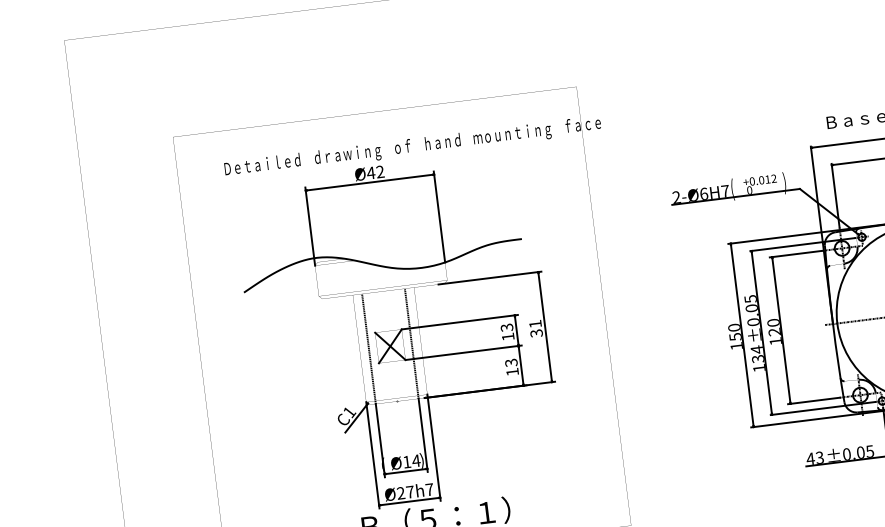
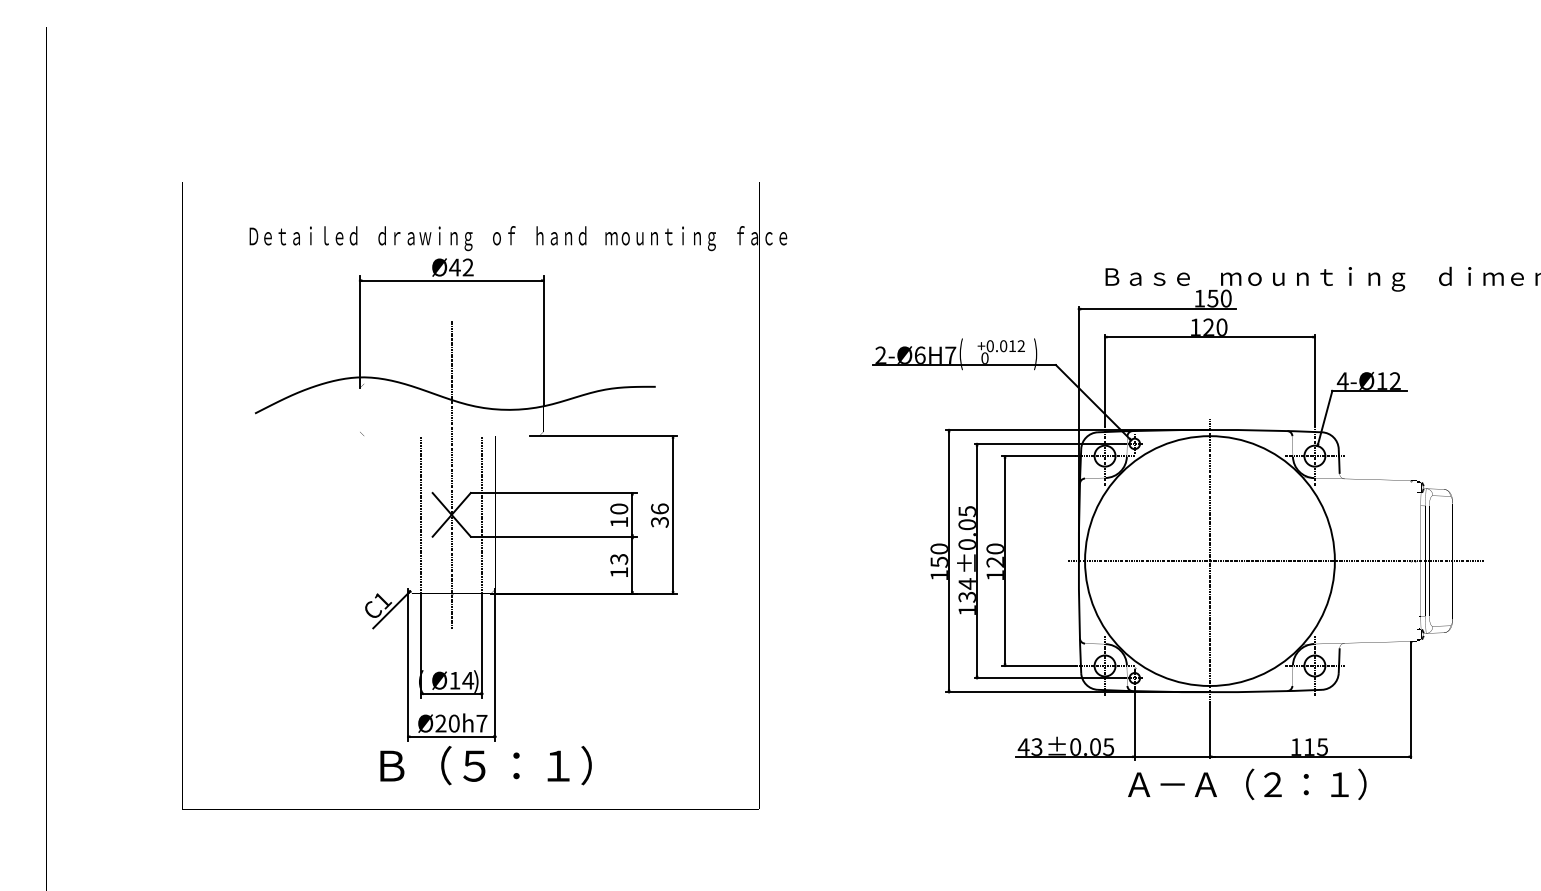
line: (386, 318) -> (451, 474), added
text: (535, 323) -> (659, 508), 31 -> 36
text: (507, 327) -> (619, 508), 13 -> 10
text: (409, 492) -> (453, 723), Ø27h7 -> Ø20h7

